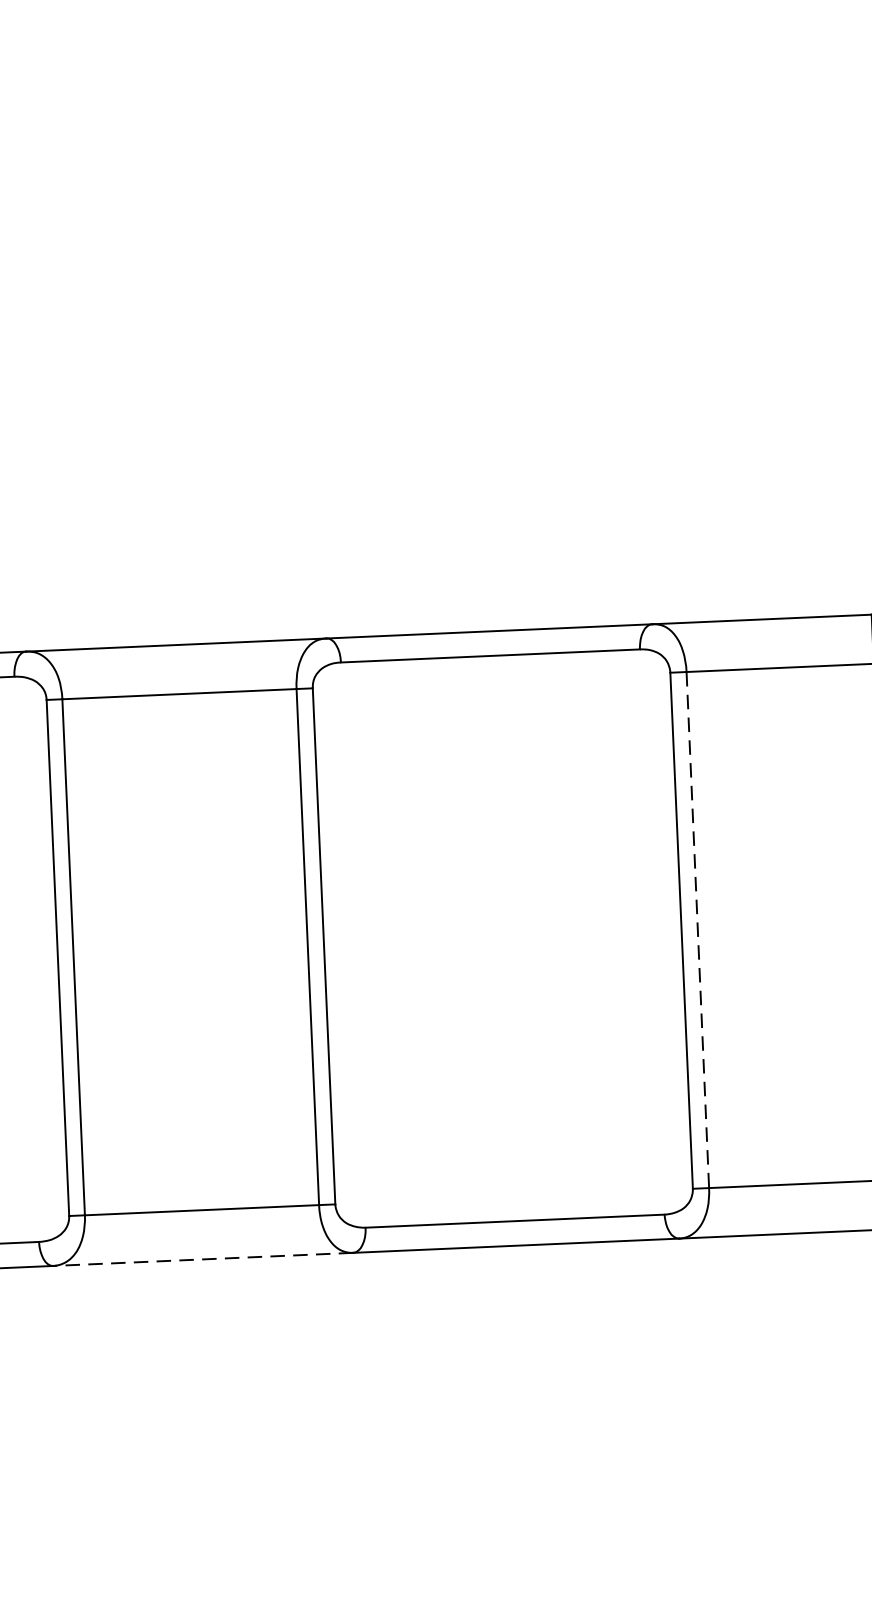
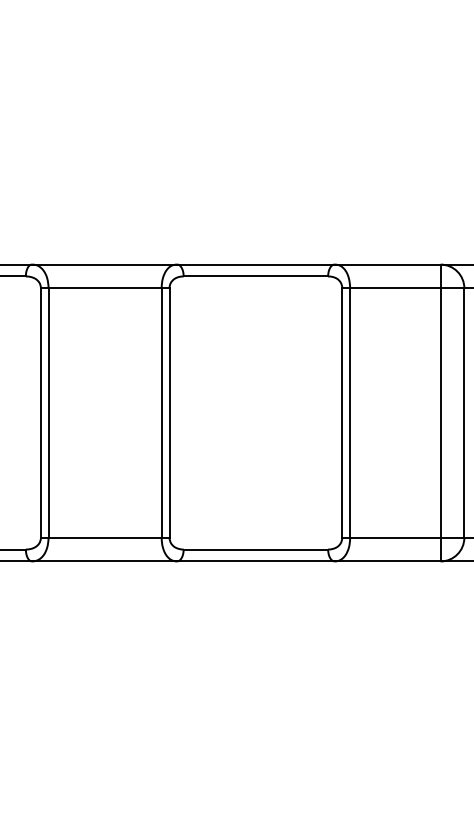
line: (698, 931) -> (350, 413), dashed -> solid
line: (202, 1259) -> (104, 561), dashed -> solid

